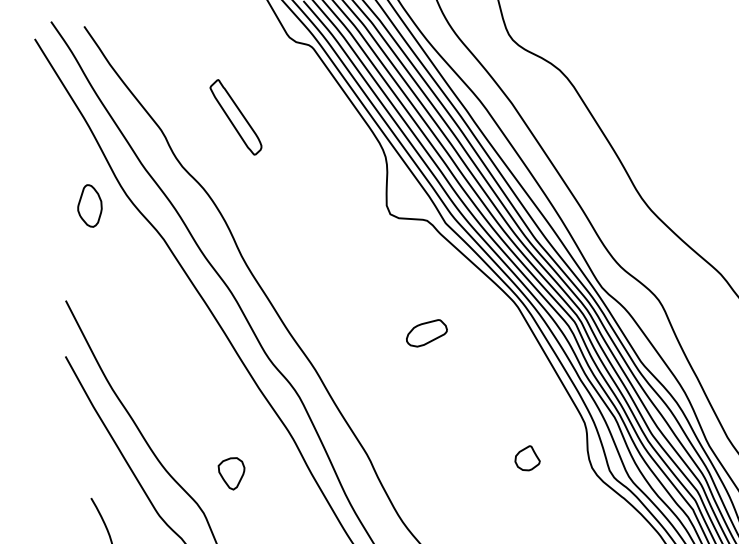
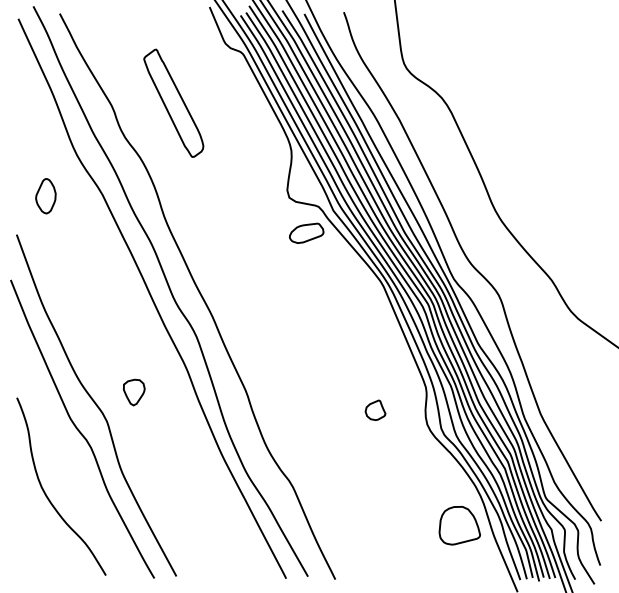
part: (235, 116) -> (173, 102), size x1.67
part: (89, 206) -> (45, 196), moved
part: (426, 332) -> (306, 232), moved

